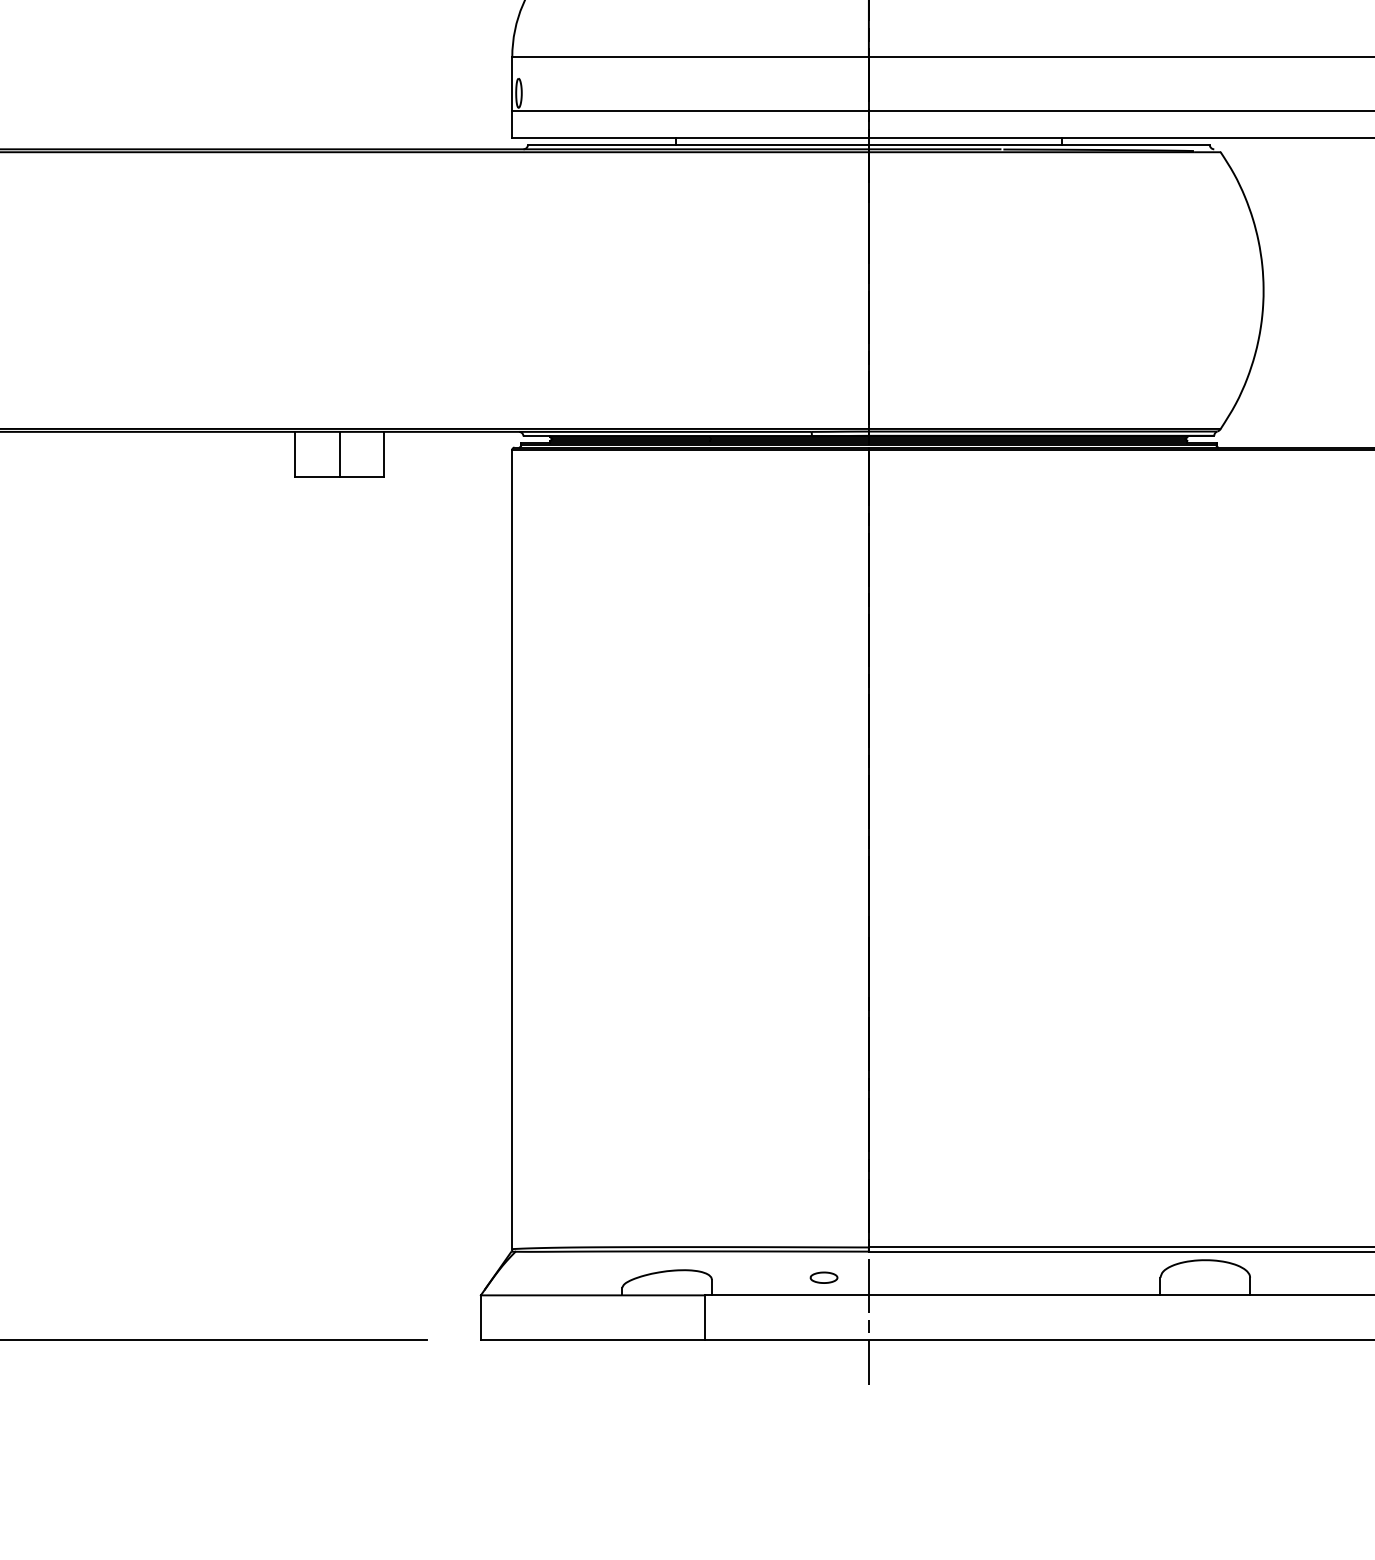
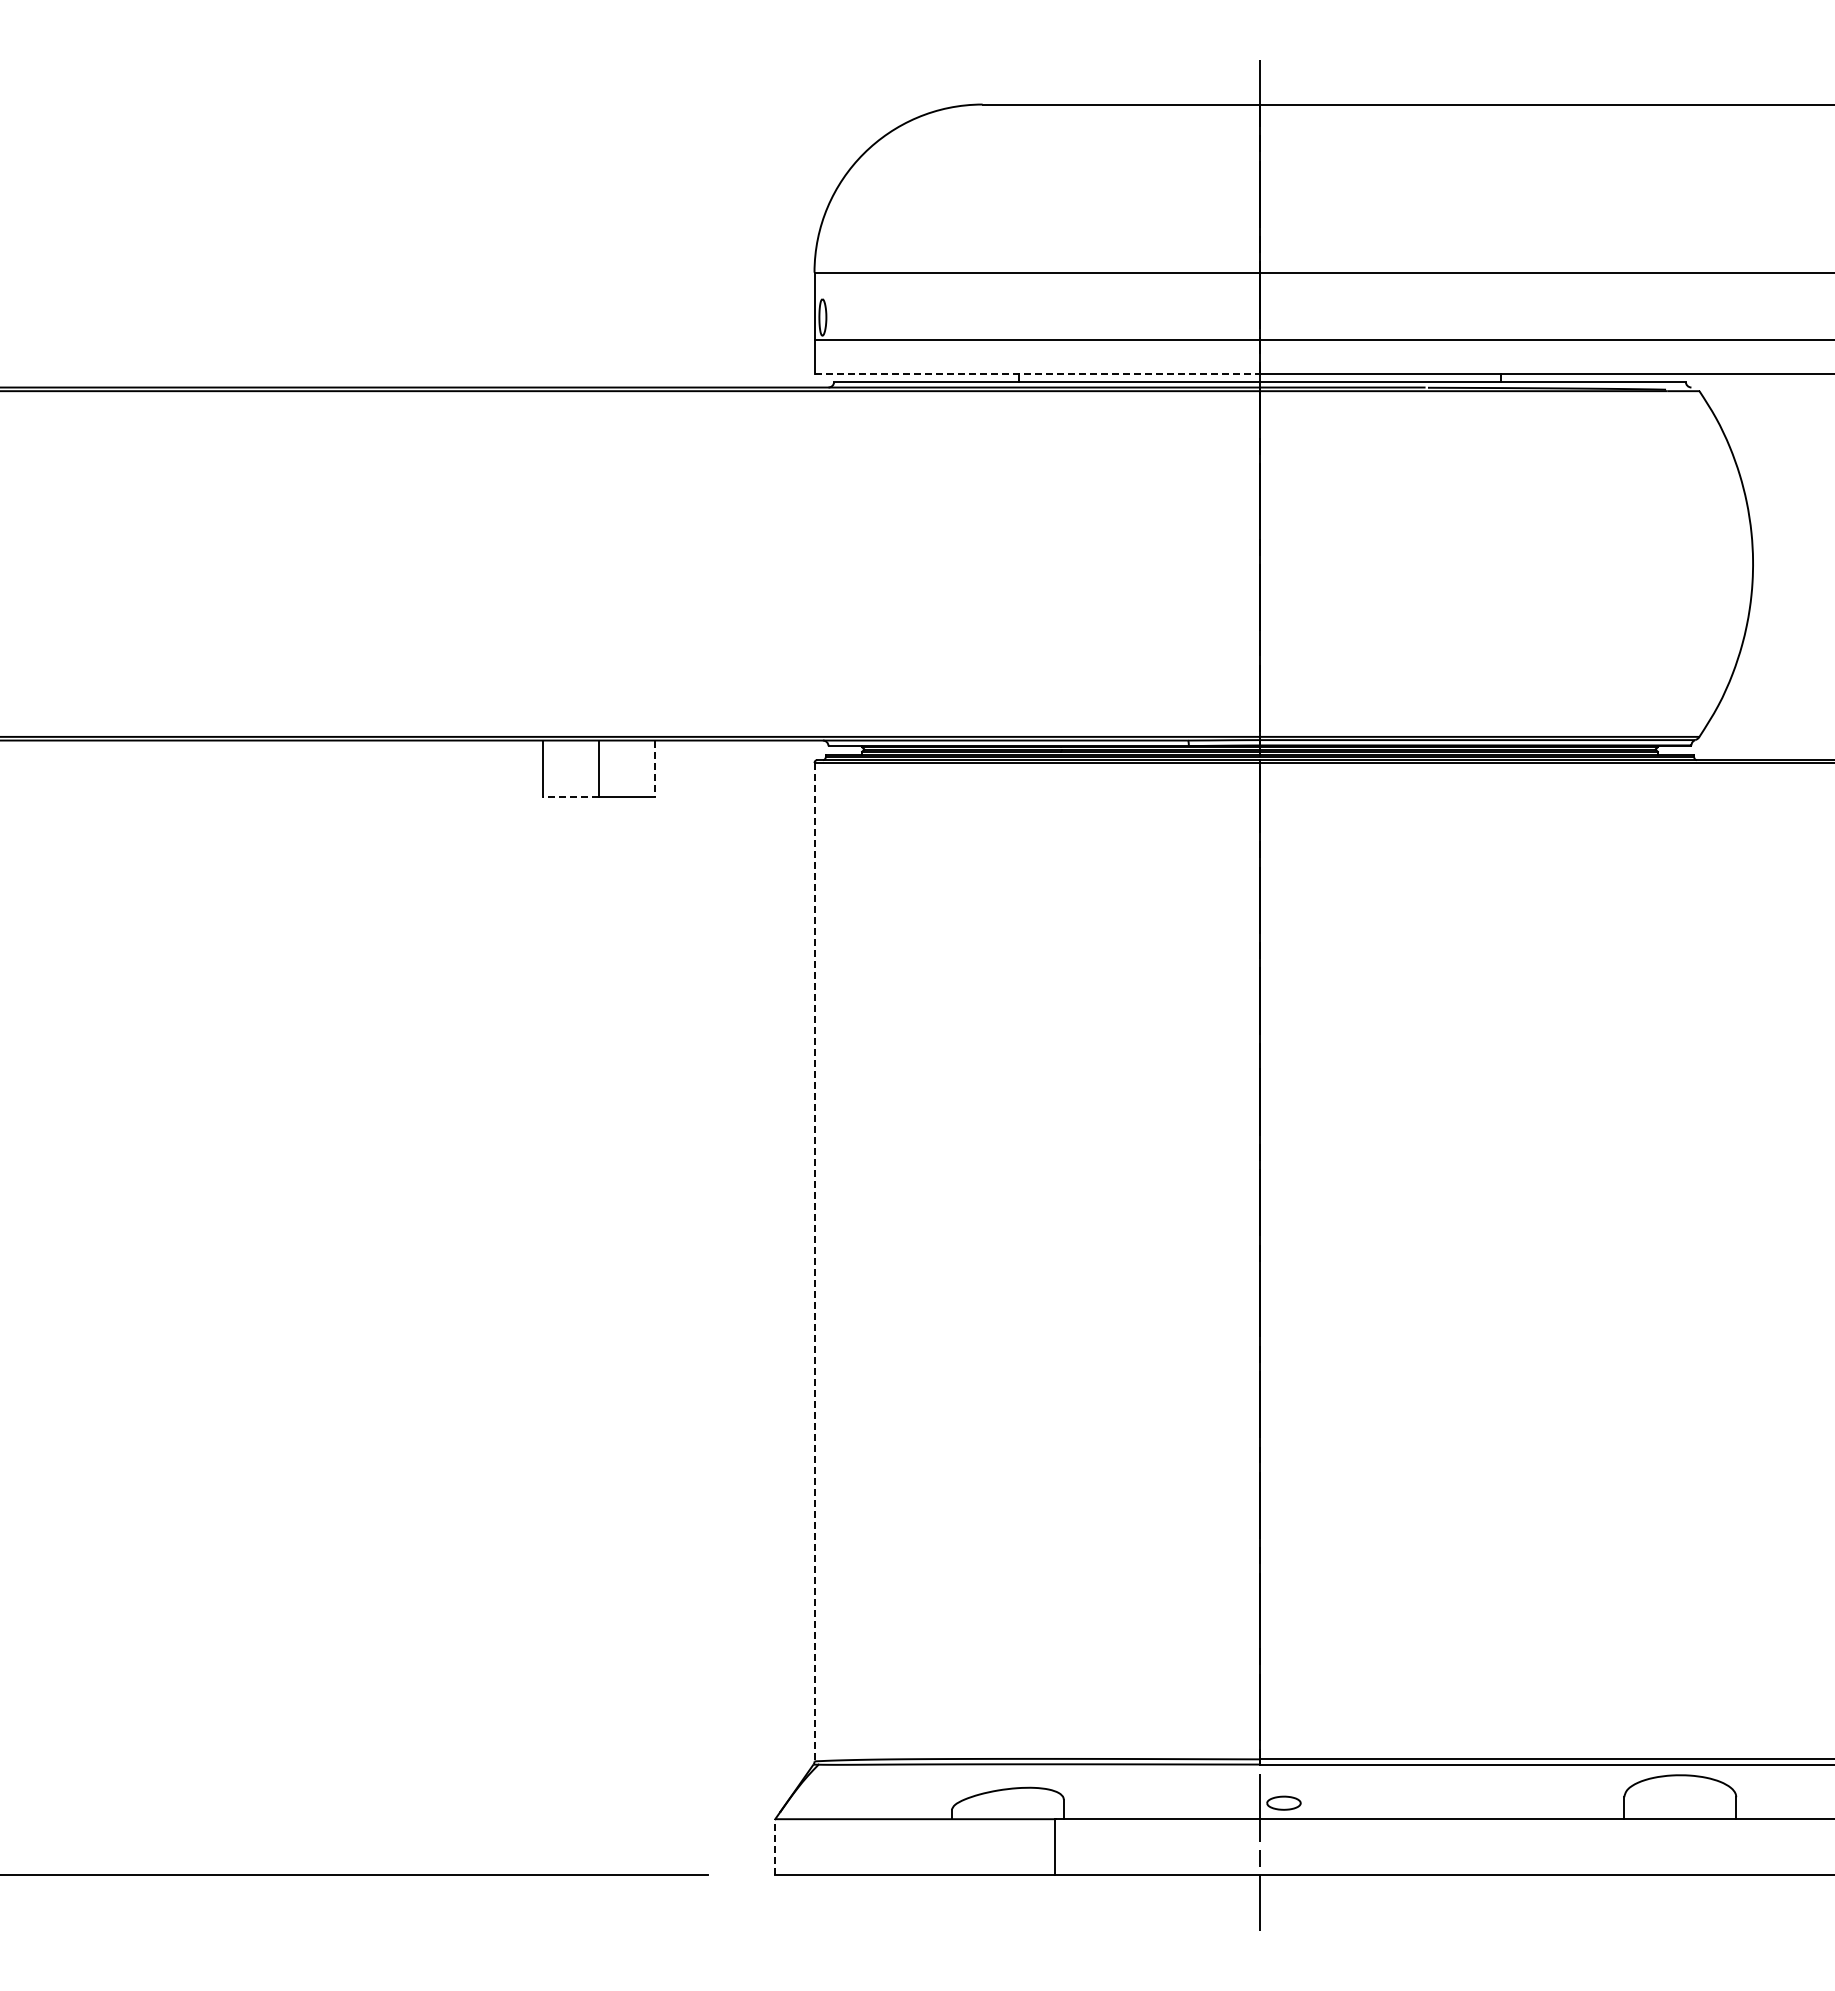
line: (690, 138) -> (1037, 373), solid -> dashed
line: (384, 455) -> (654, 769), solid -> dashed
line: (316, 476) -> (570, 796), solid -> dashed
line: (512, 849) -> (814, 1262), solid -> dashed
part: (823, 1277) -> (1283, 1802), moved
line: (481, 1317) -> (775, 1846), solid -> dashed

